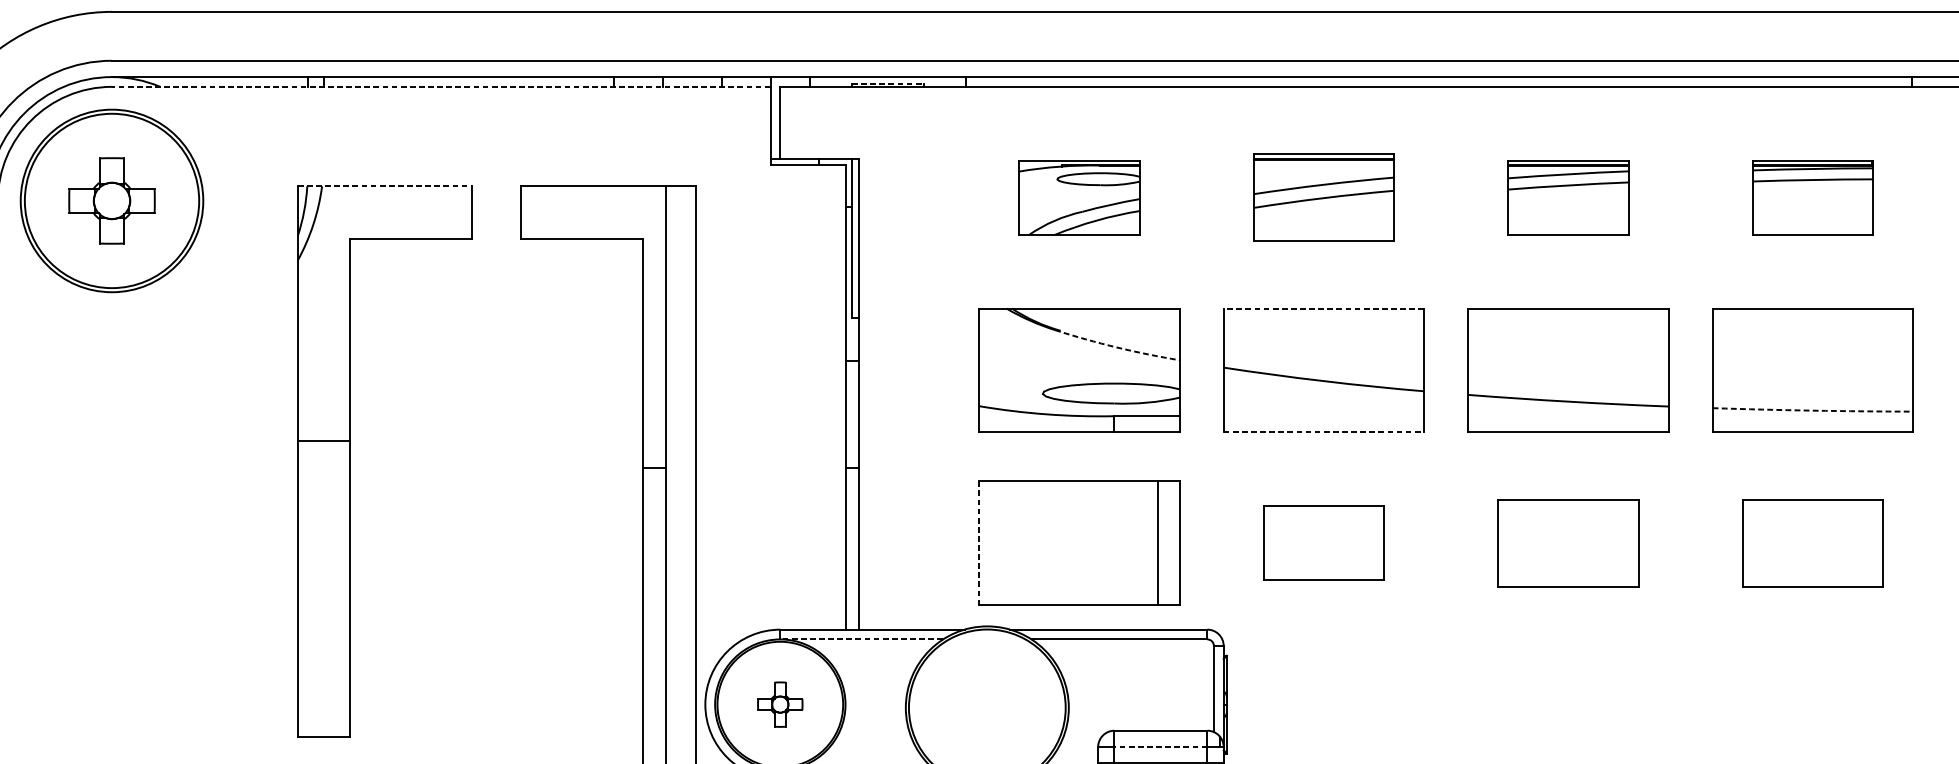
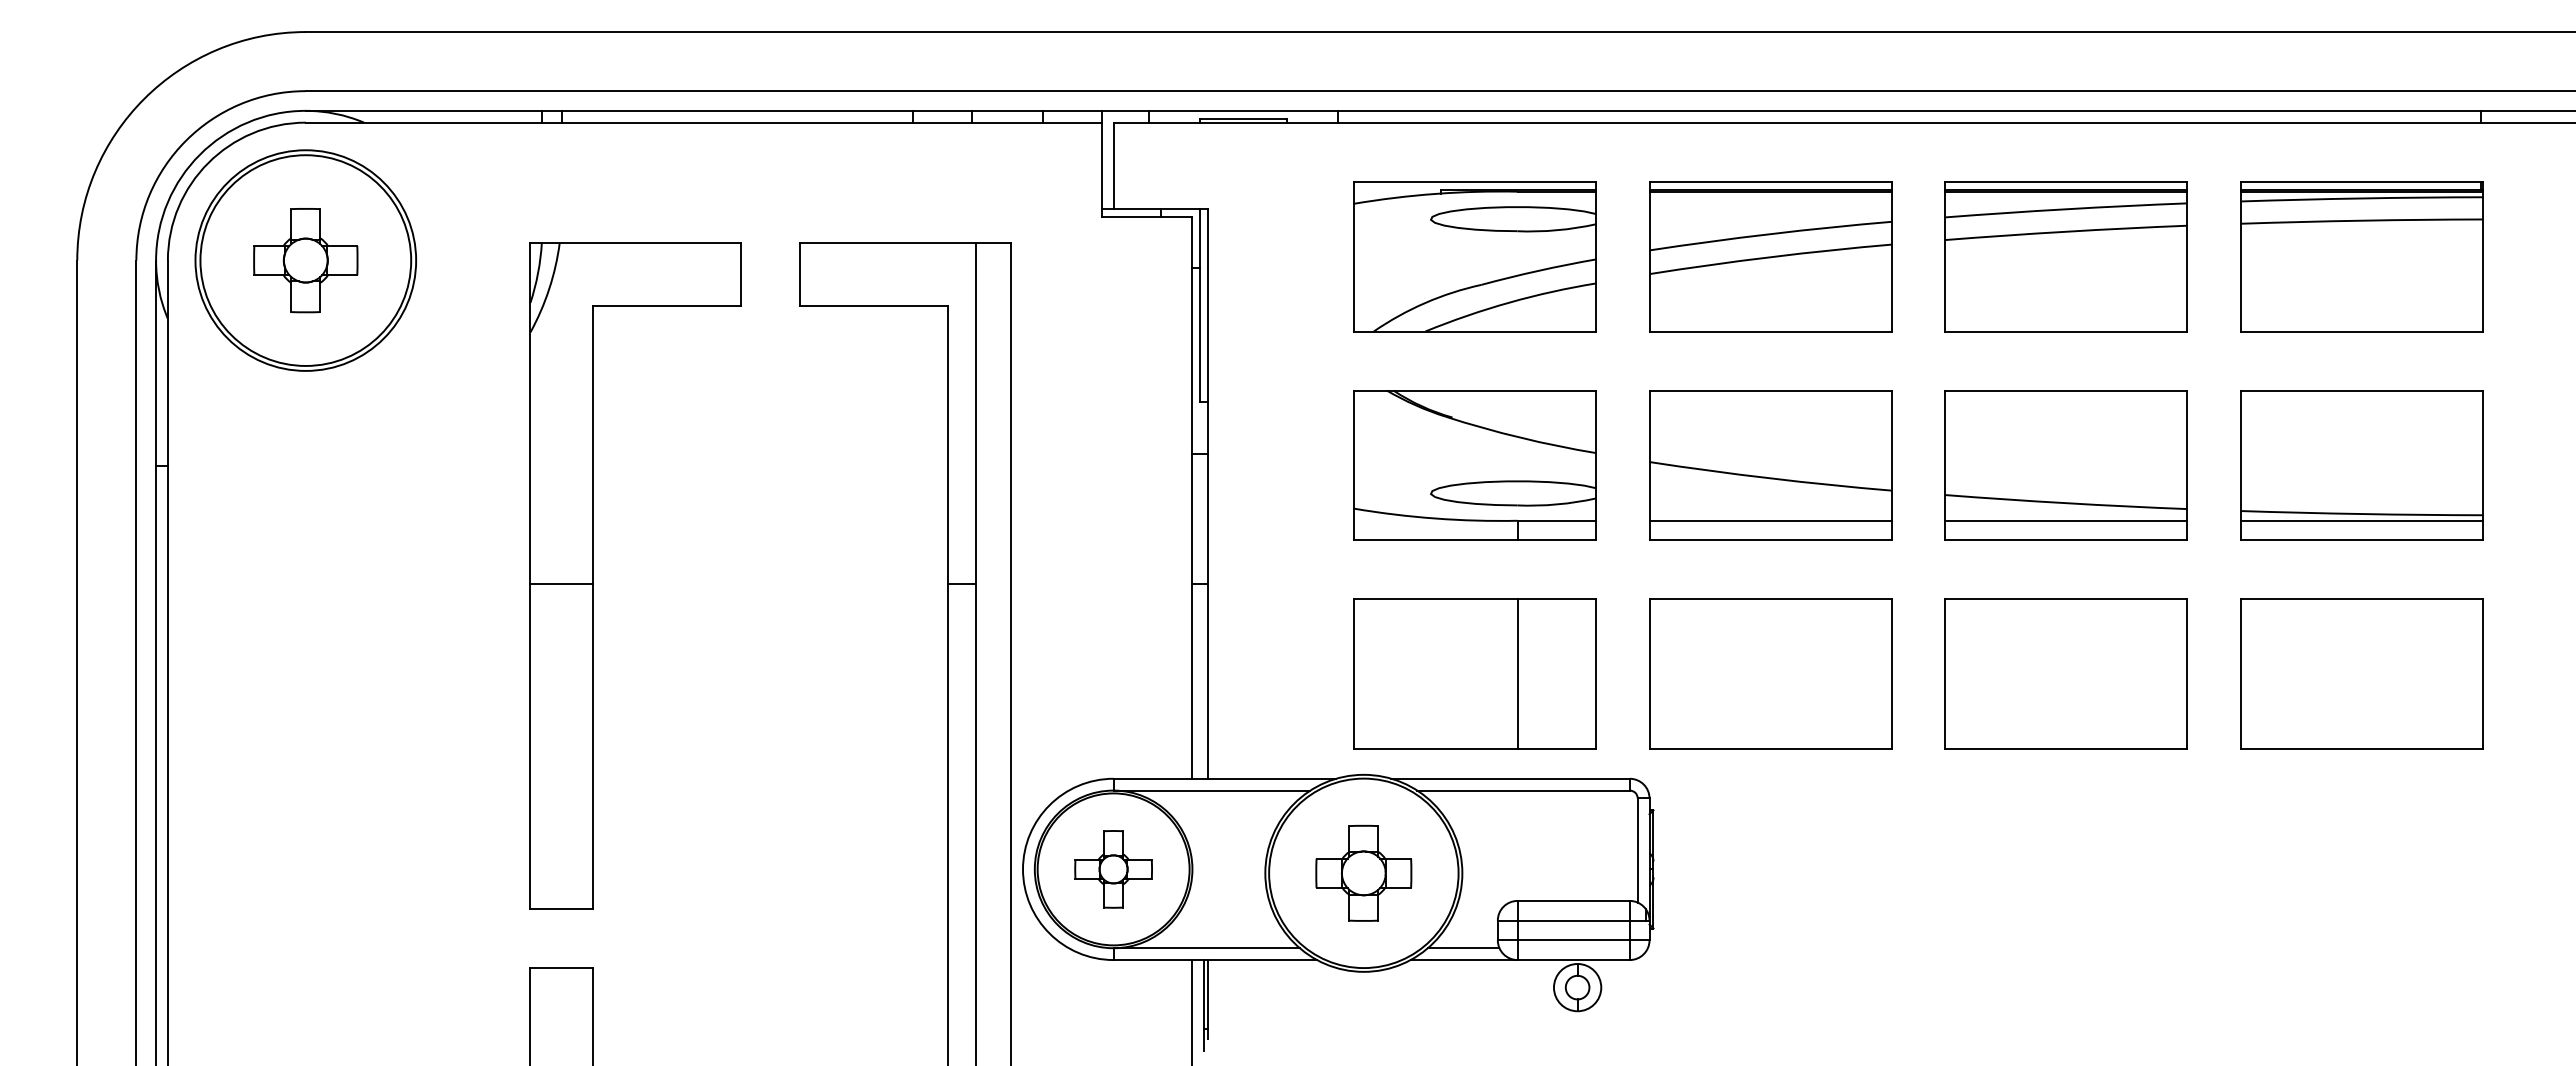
line: (888, 83) -> (1244, 118), dashed -> solid
line: (441, 86) -> (703, 122), dashed -> solid
line: (385, 185) -> (636, 242), dashed -> solid
part: (1078, 197) -> (1474, 256), size x1.67
part: (1323, 197) -> (1770, 256), size x1.43
part: (1567, 197) -> (2065, 256), size x1.67
part: (1812, 197) -> (2361, 256), size x1.67
line: (1323, 308) -> (1770, 390), dashed -> solid
arc: (1116, 347) -> (1520, 437), dashed -> solid
arc: (1812, 411) -> (2361, 514), dashed -> solid
line: (1323, 415) -> (1770, 520), added
line: (1568, 415) -> (2066, 520), added
line: (1812, 415) -> (2361, 520), added
line: (1324, 432) -> (1771, 540), dashed -> solid
line: (323, 440) -> (561, 583), moved
part: (1323, 542) -> (1770, 673), size x1.67
part: (1567, 542) -> (2065, 673), size x1.43
part: (1812, 542) -> (2361, 673), size x1.43
line: (979, 543) -> (1354, 674), dashed -> solid
line: (1158, 543) -> (1517, 674), moved
line: (861, 639) -> (1211, 790), dashed -> solid
part: (780, 704) -> (1113, 869), size x1.43
part: (987, 708) -> (1363, 873), added
line: (1160, 746) -> (1573, 920), dashed -> solid

